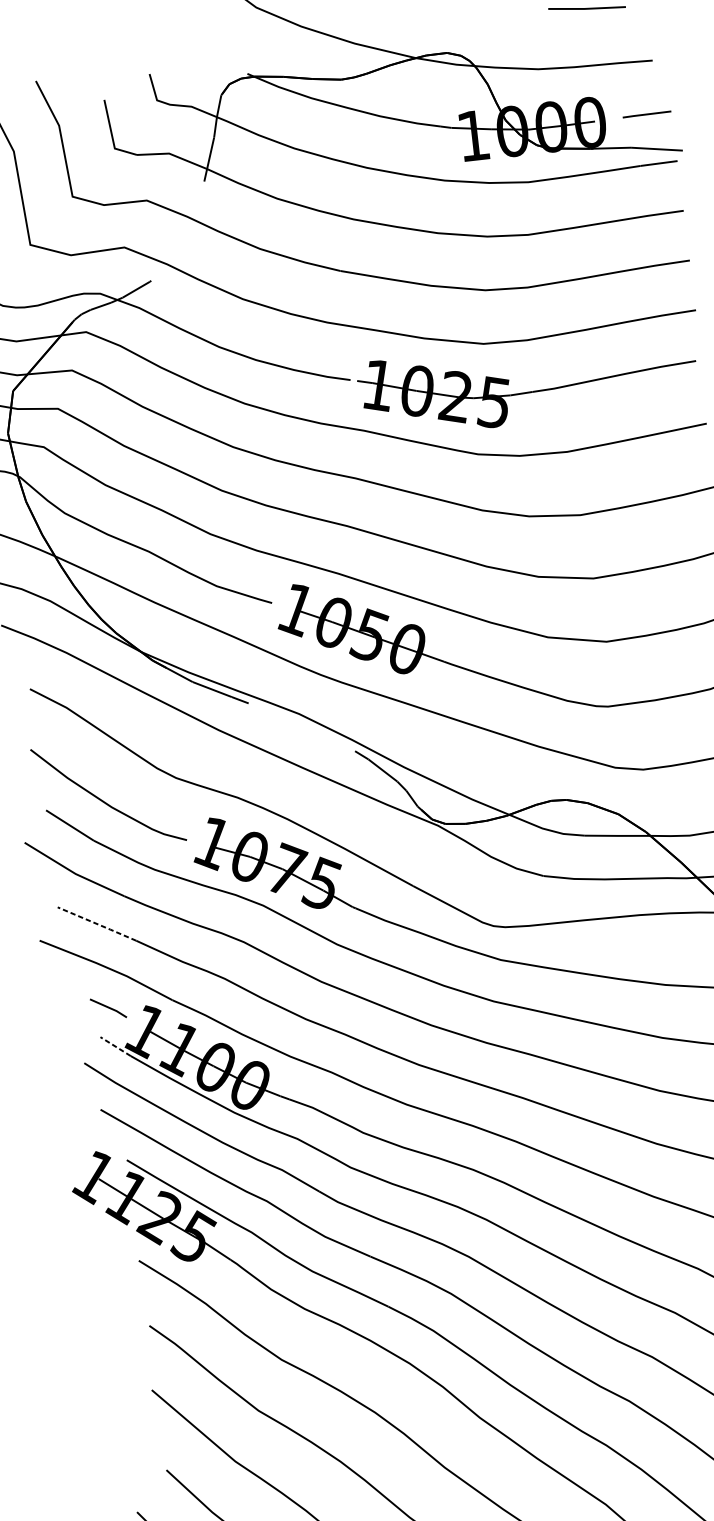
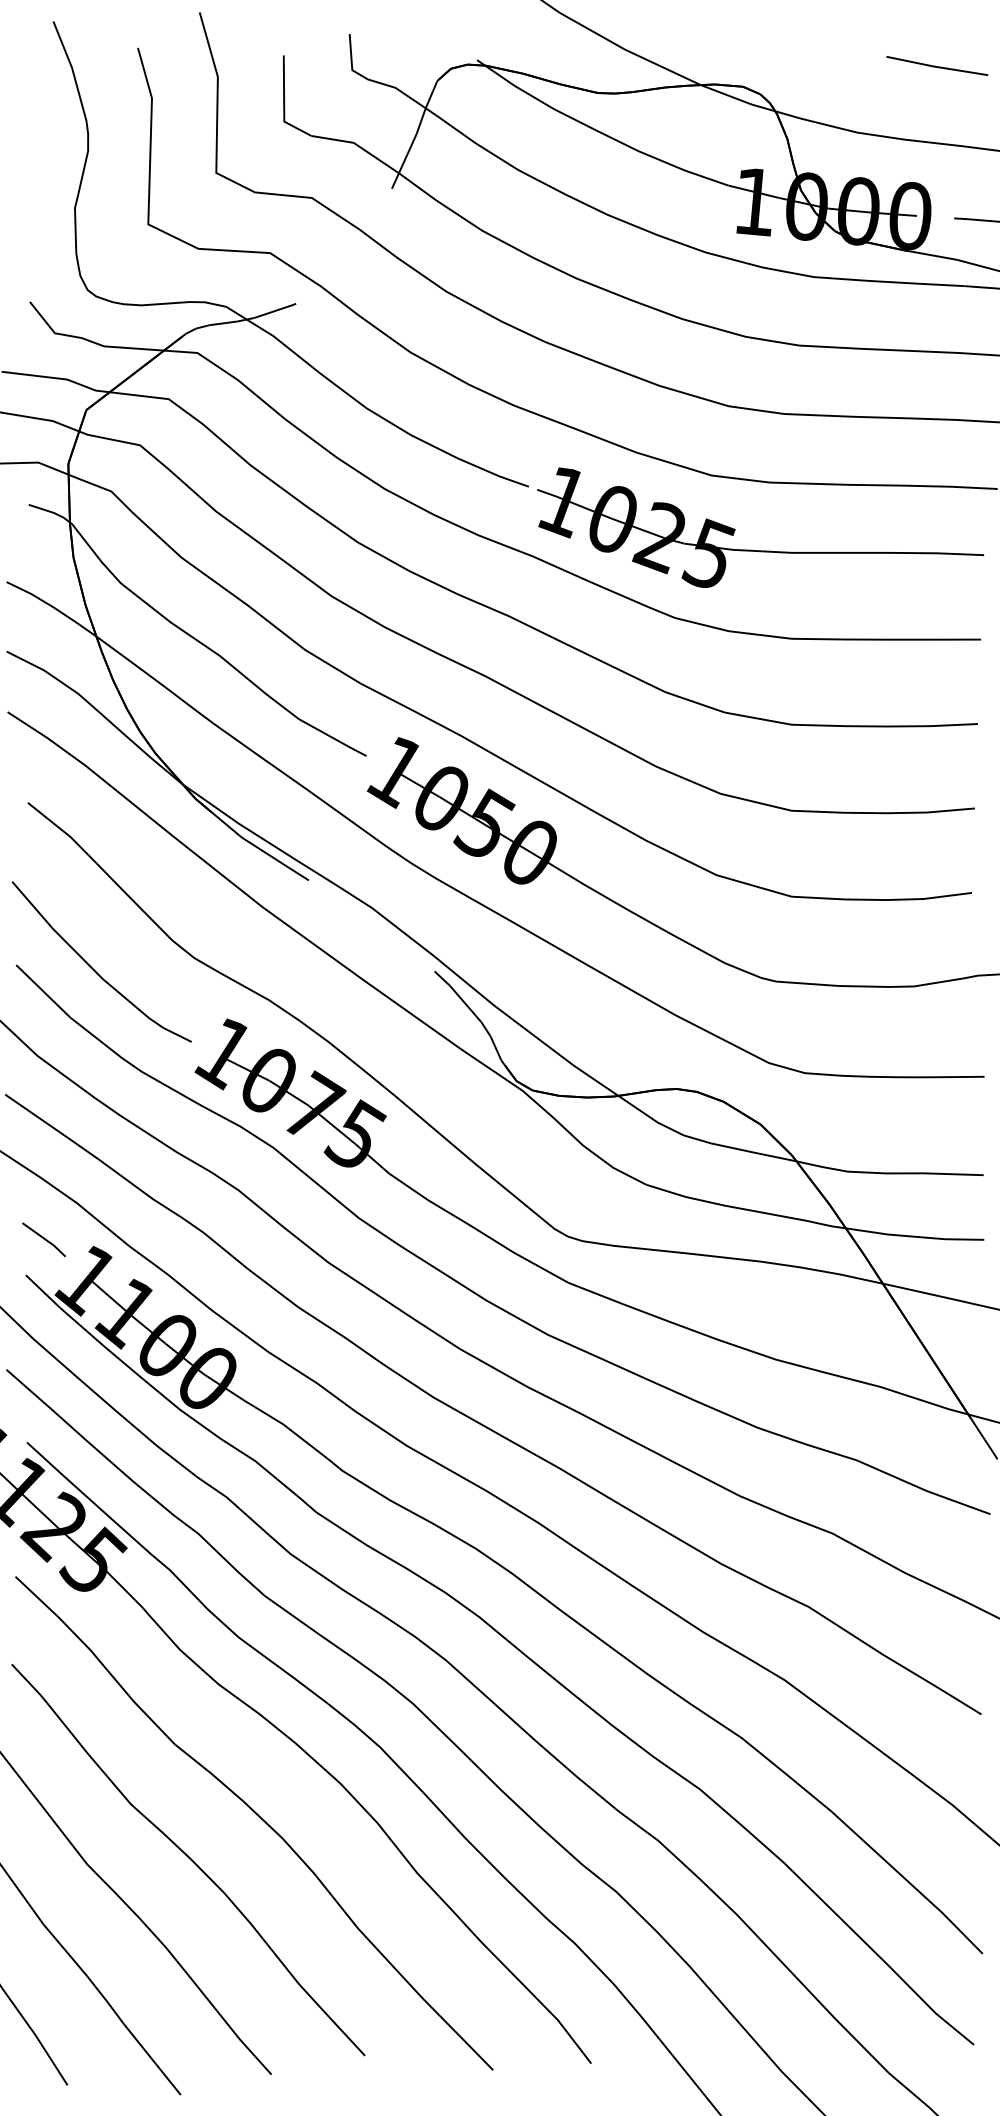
line: (97, 923) -> (52, 1126), dashed -> solid
line: (115, 1046) -> (43, 1291), dashed -> solid

